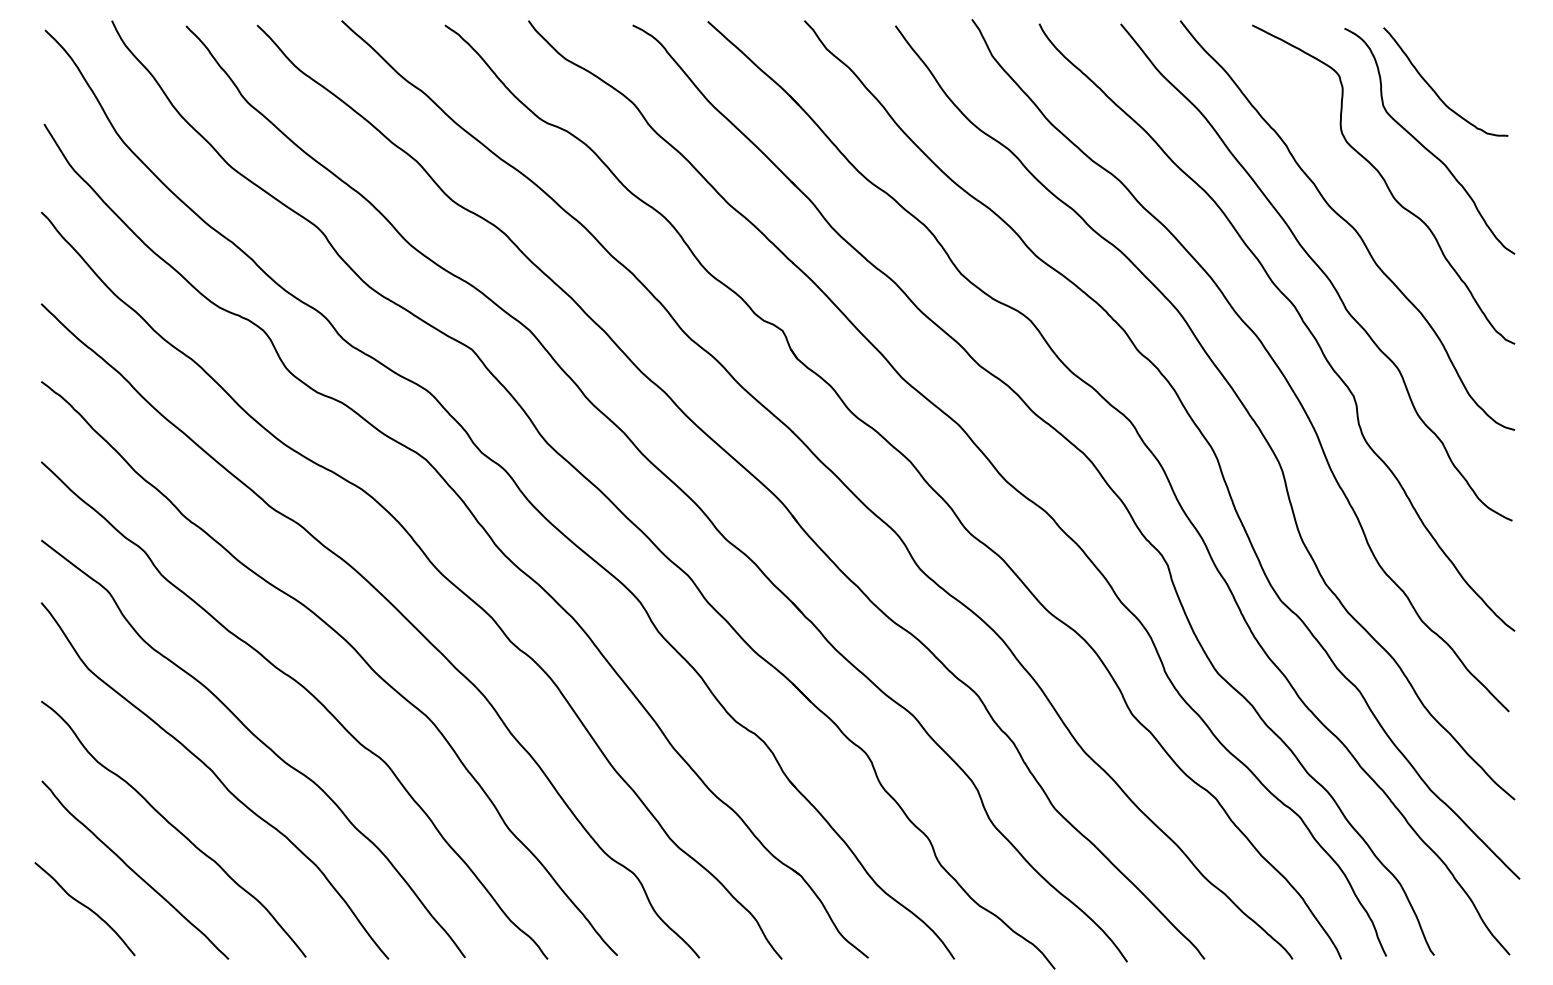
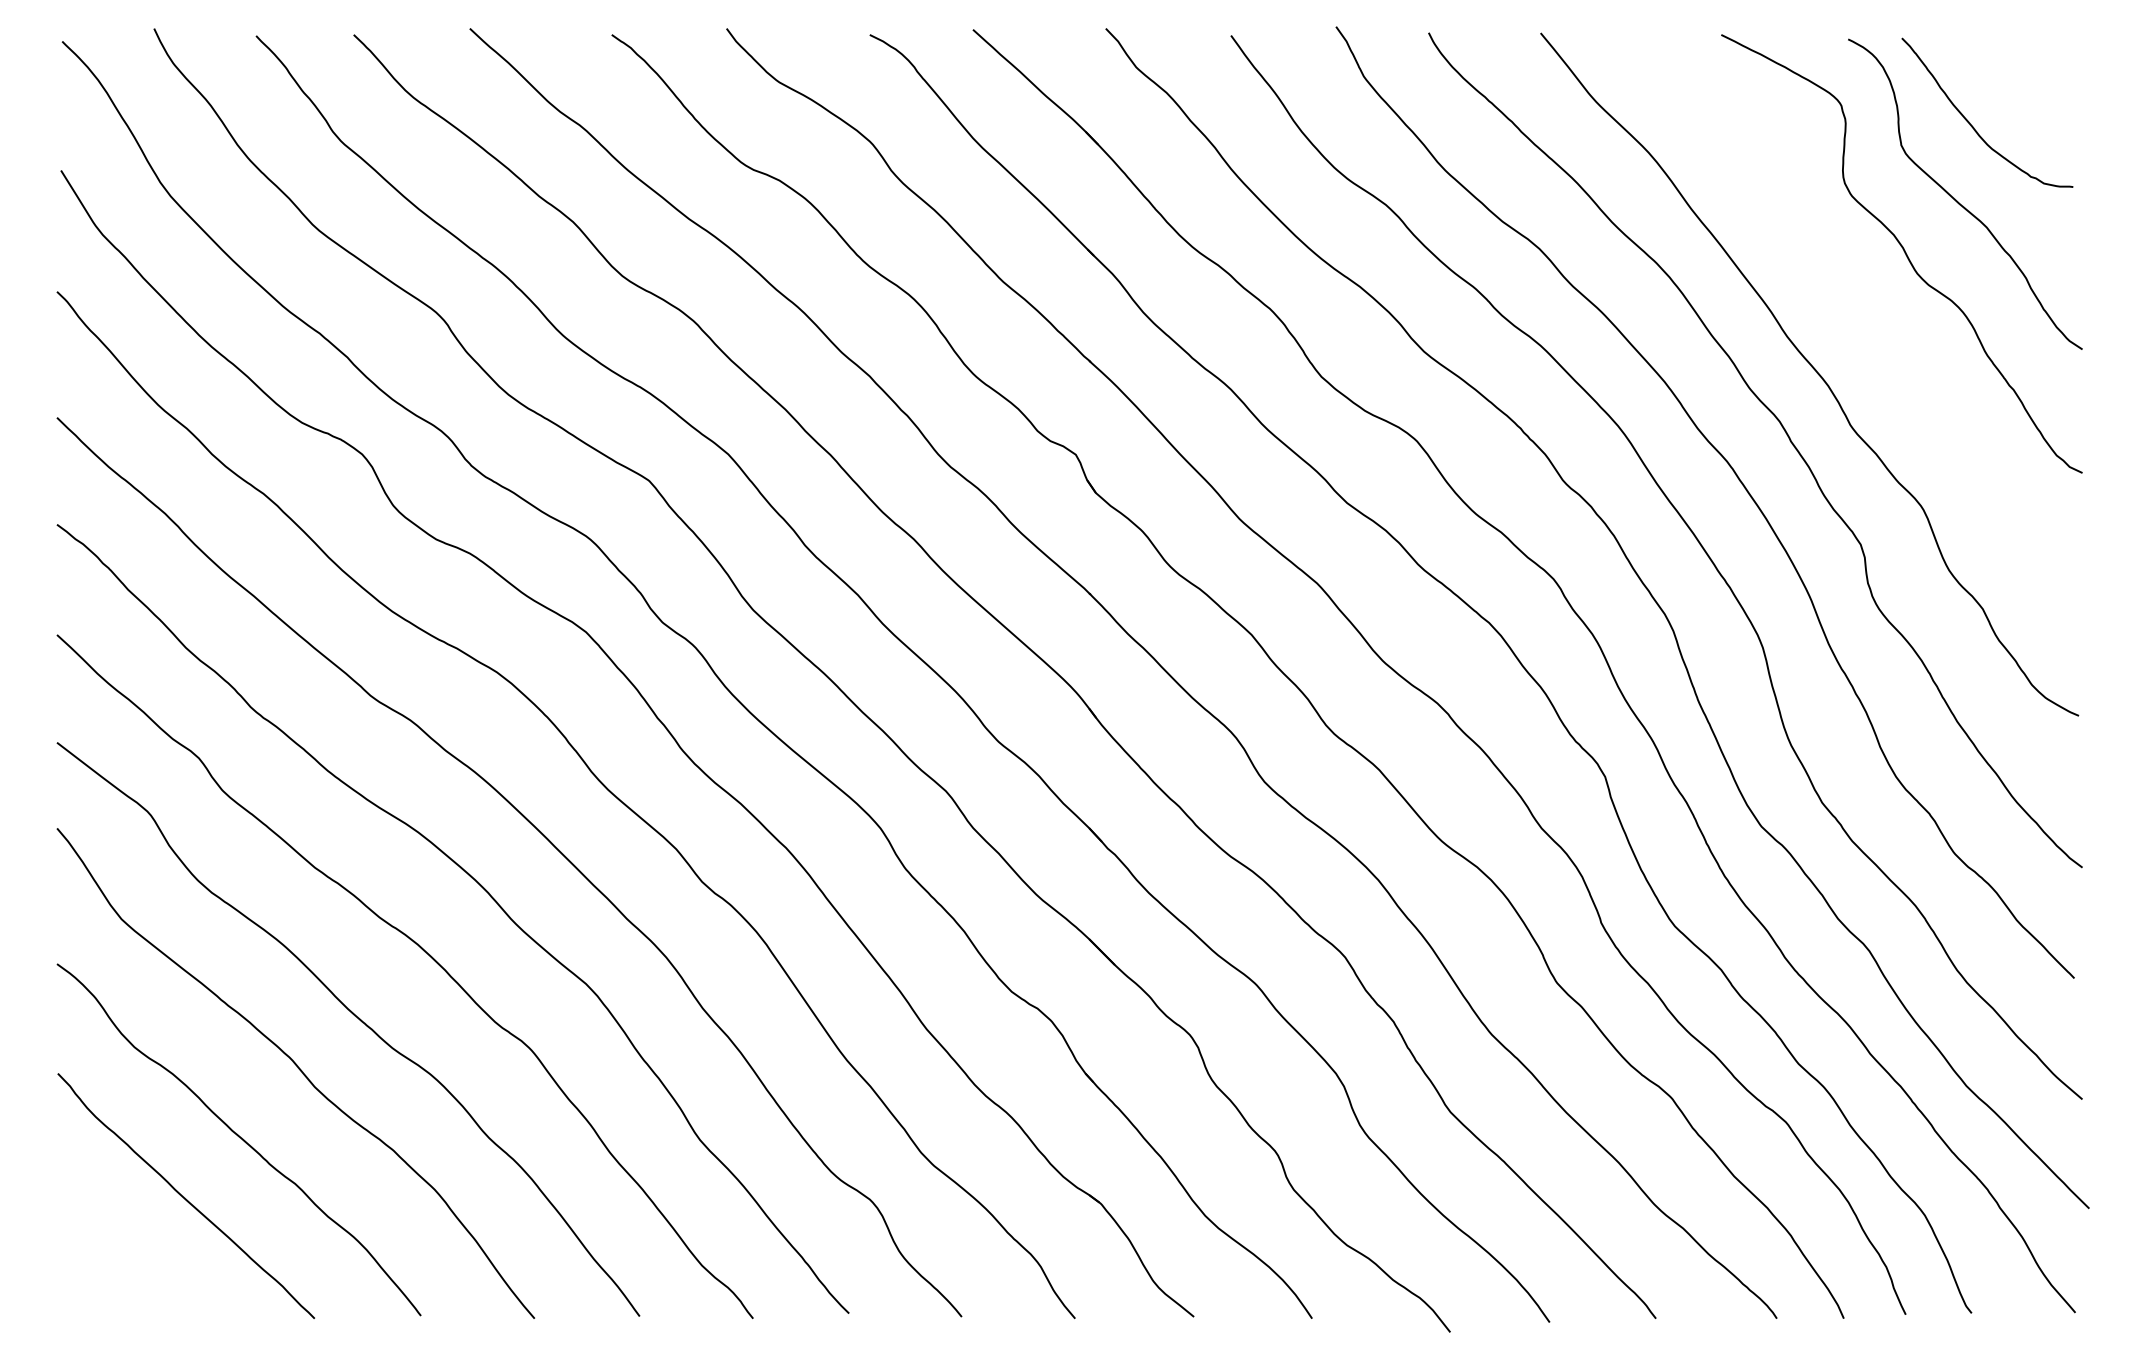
curve: (1348, 224) -> (1853, 308), removed
curve: (86, 907) -> (118, 1247), removed

